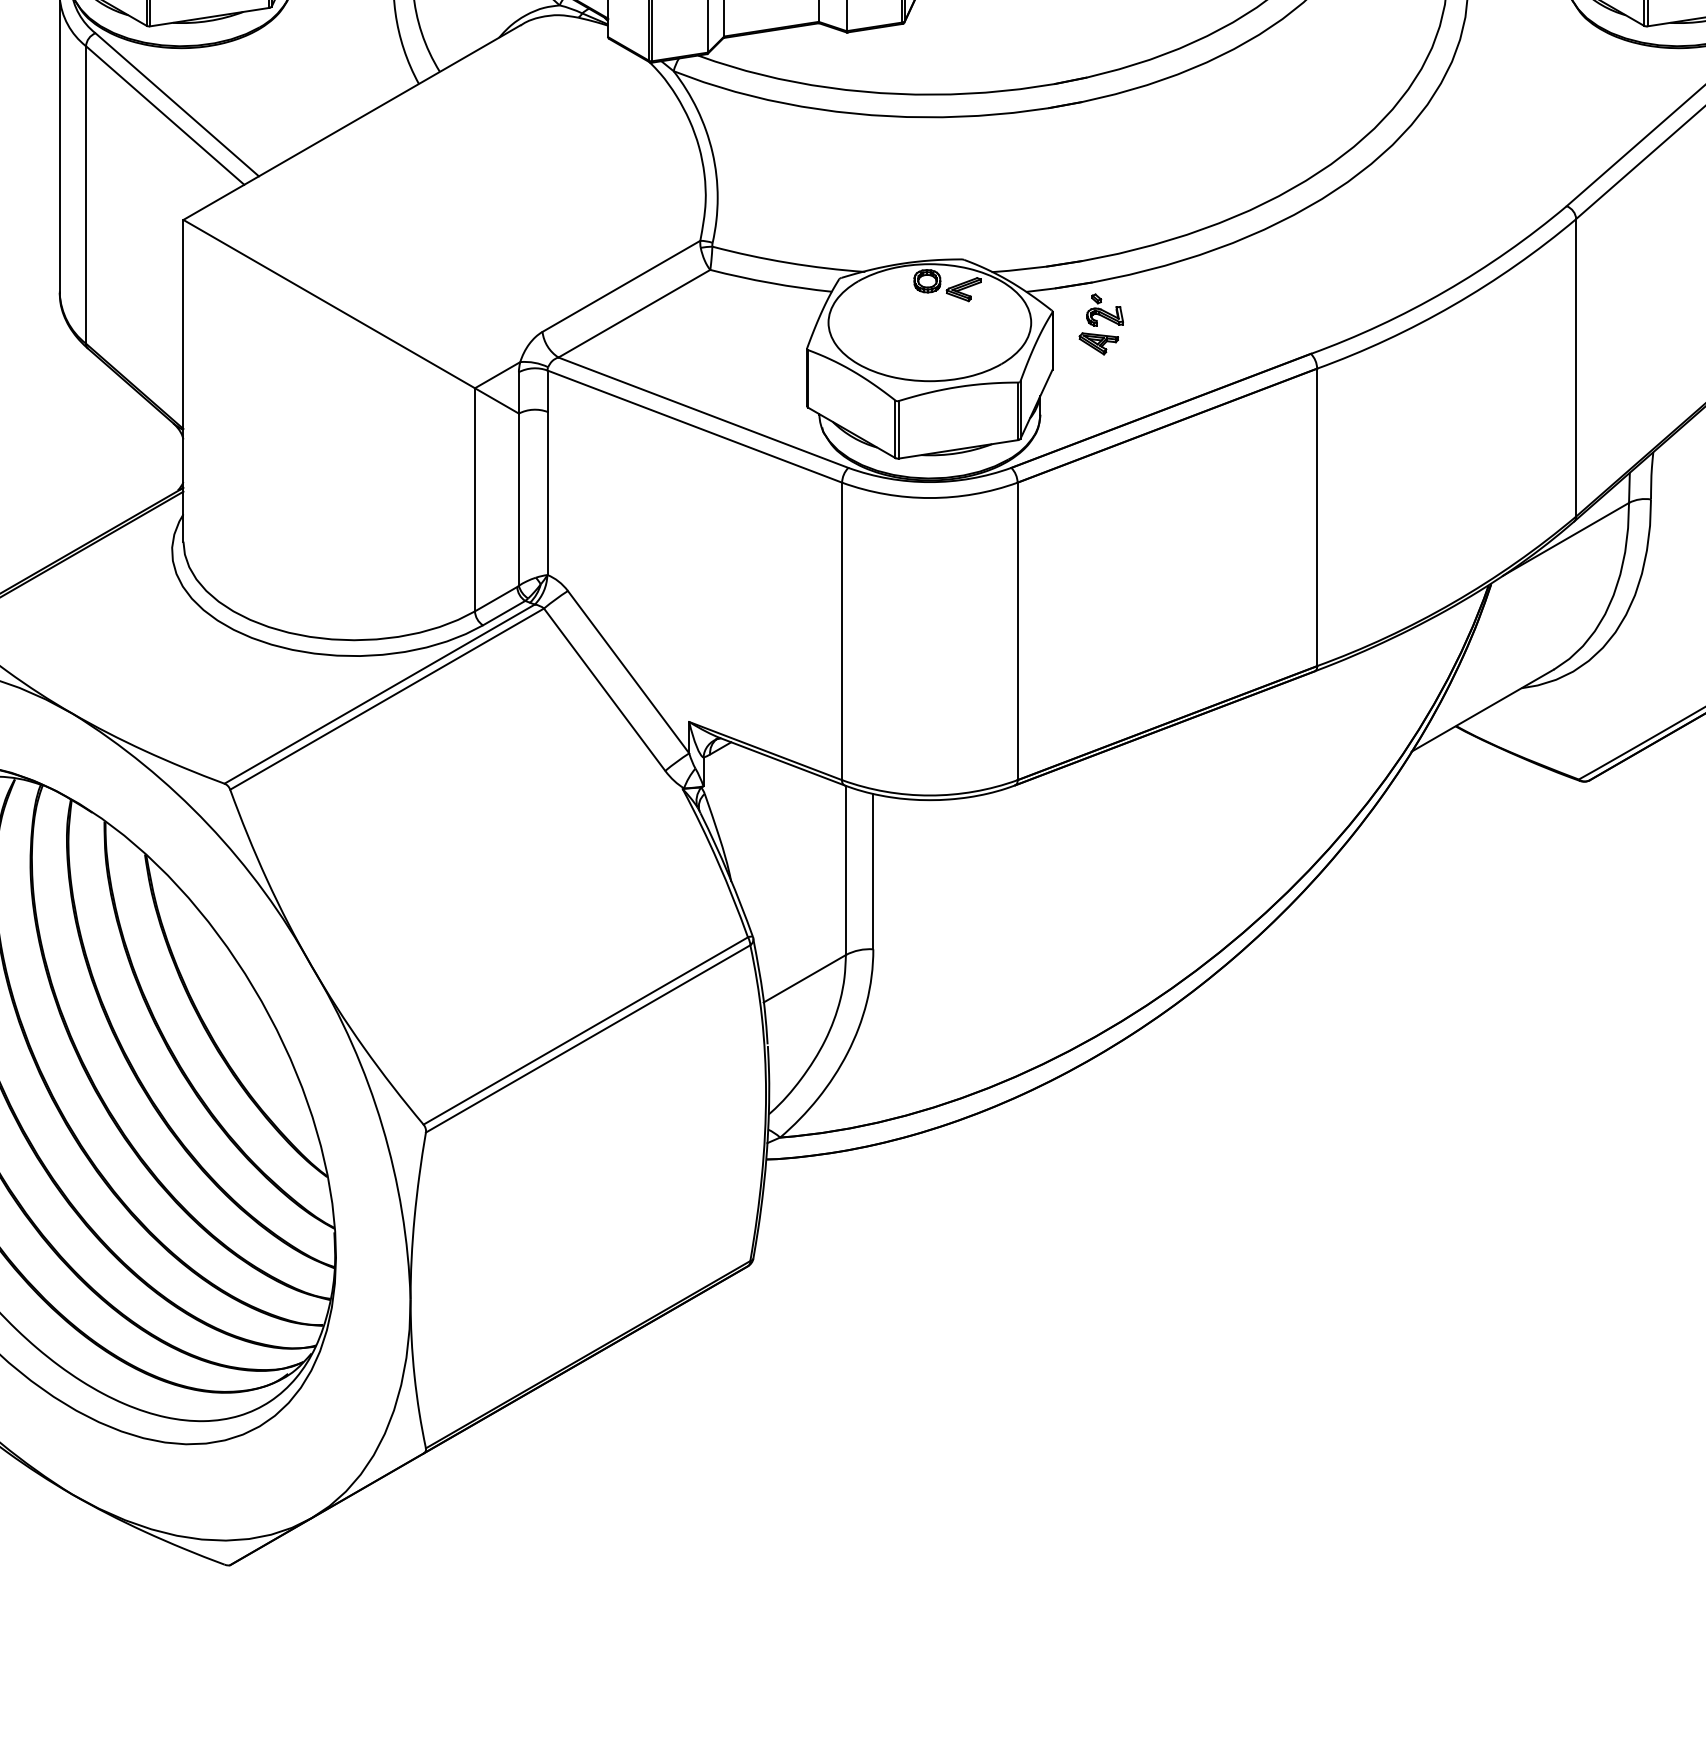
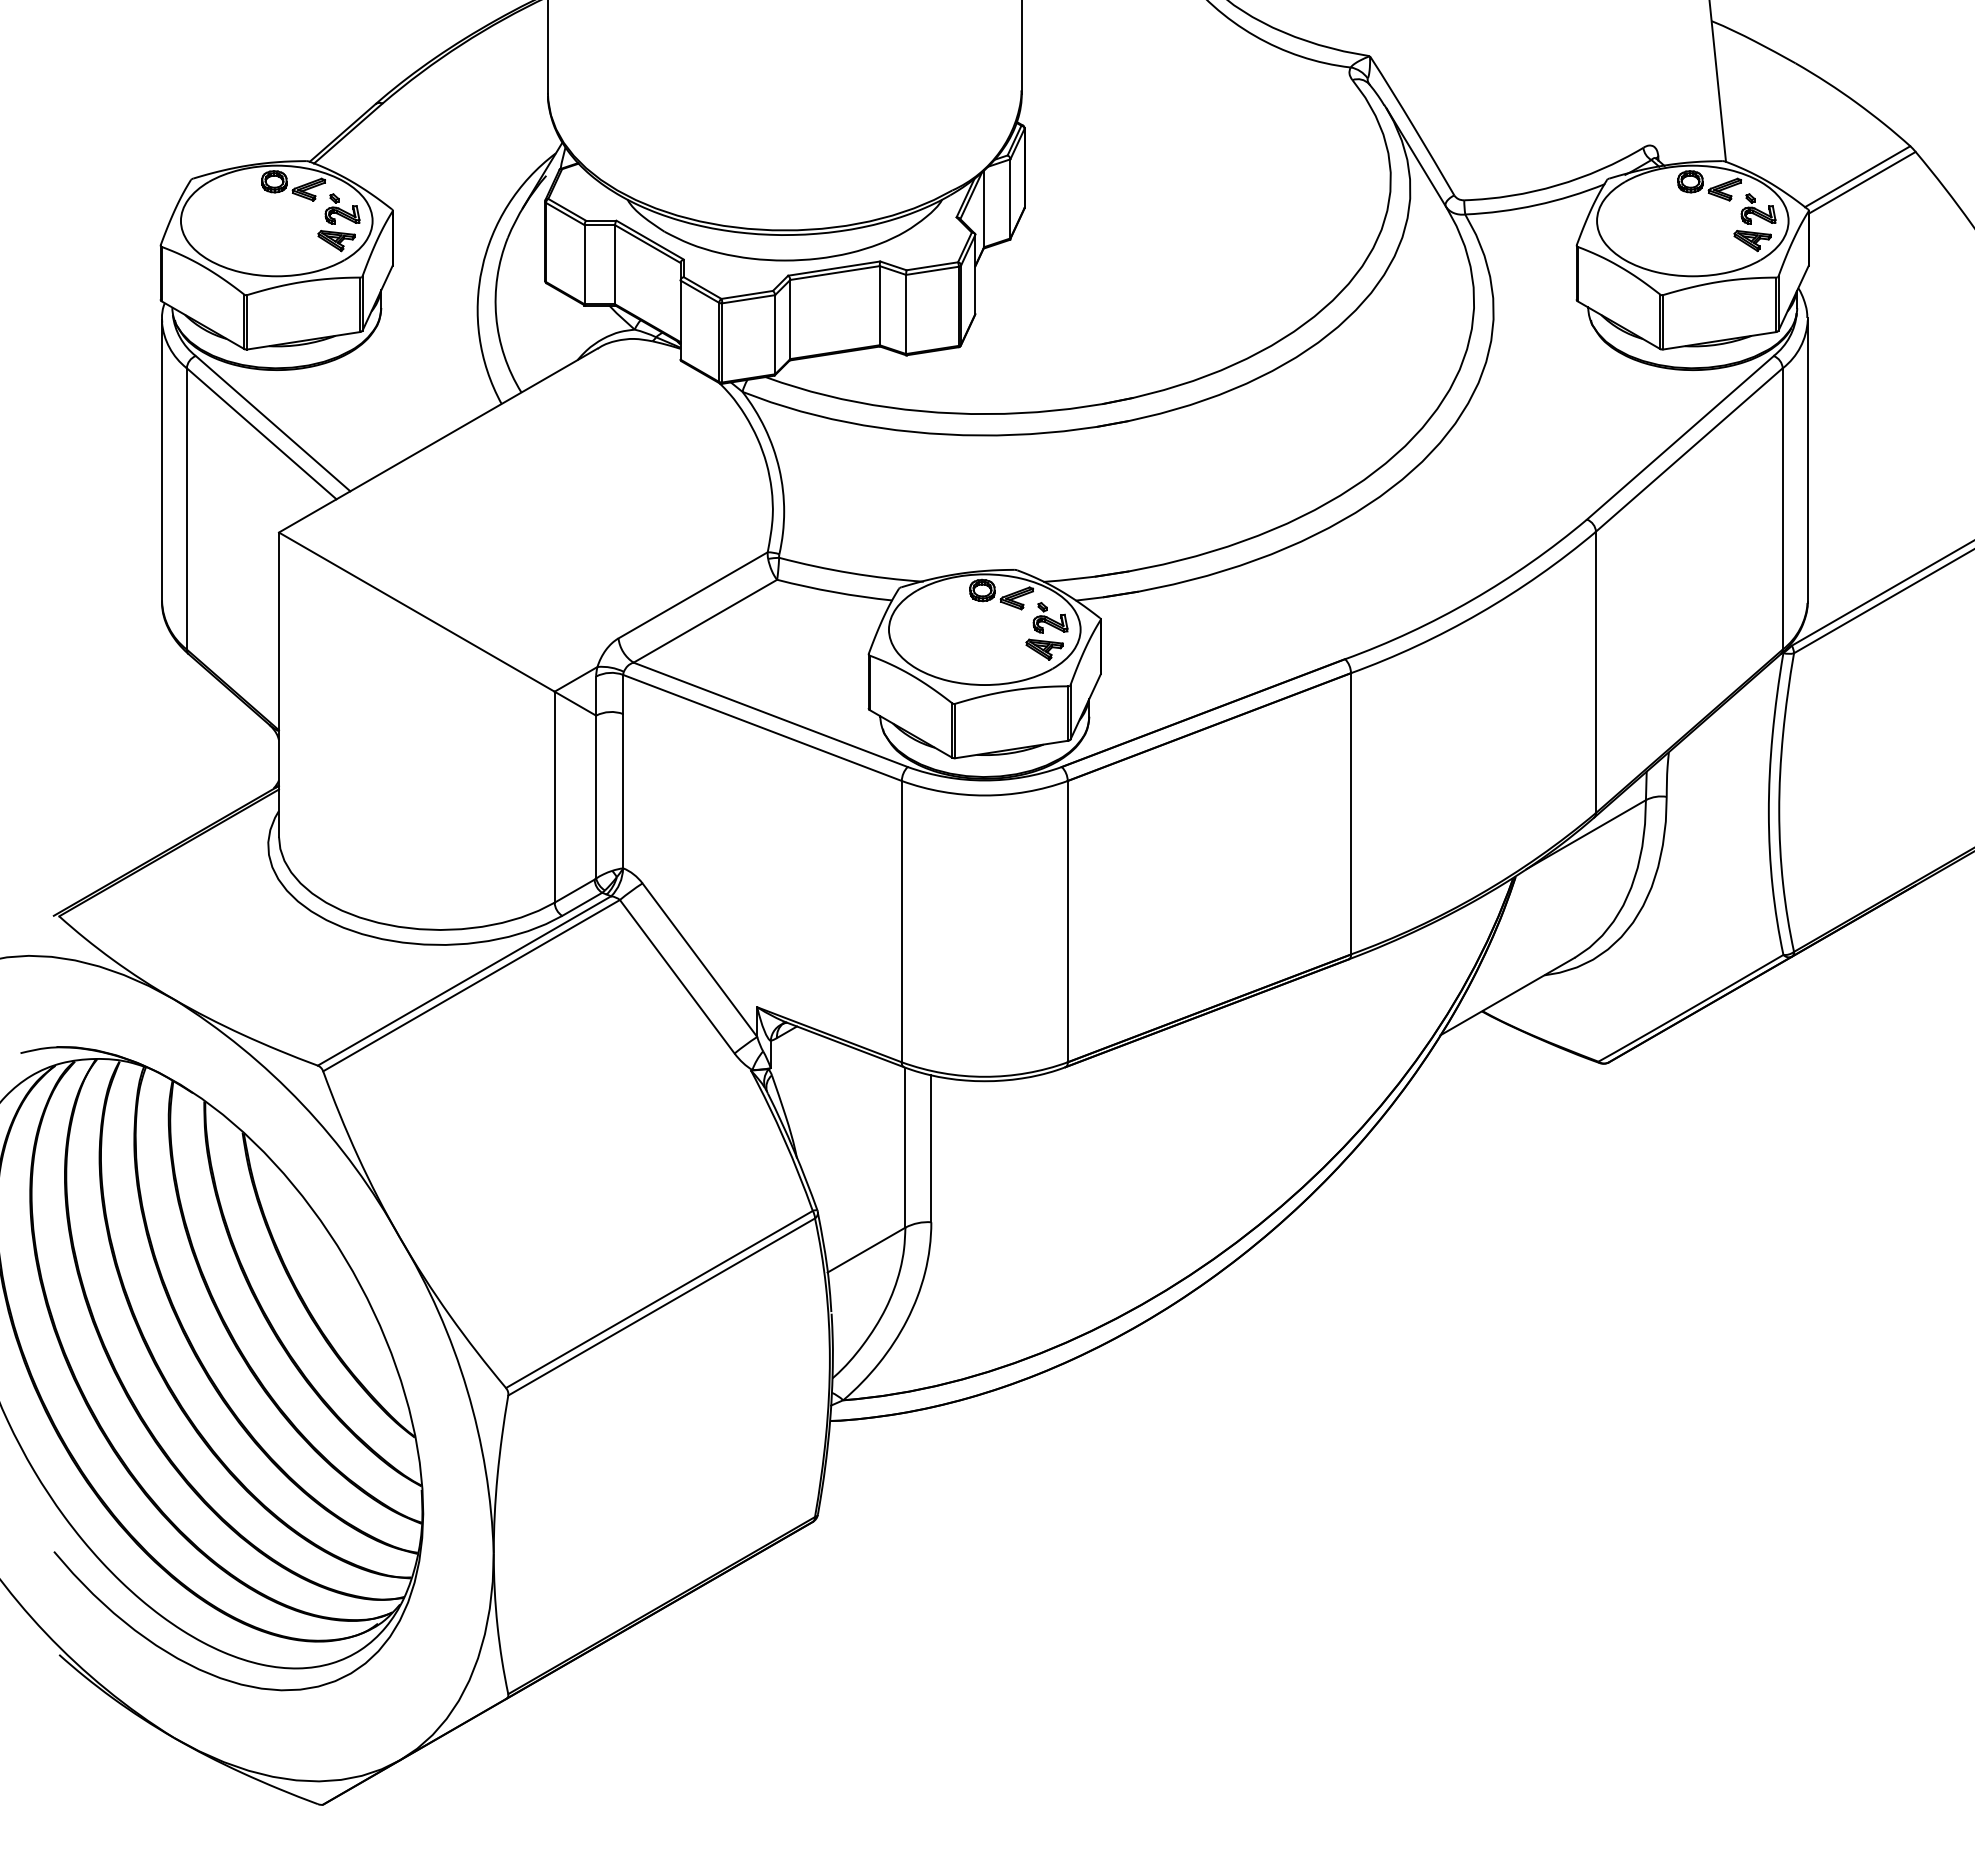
part: (1100, 324) -> (1046, 631), moved

